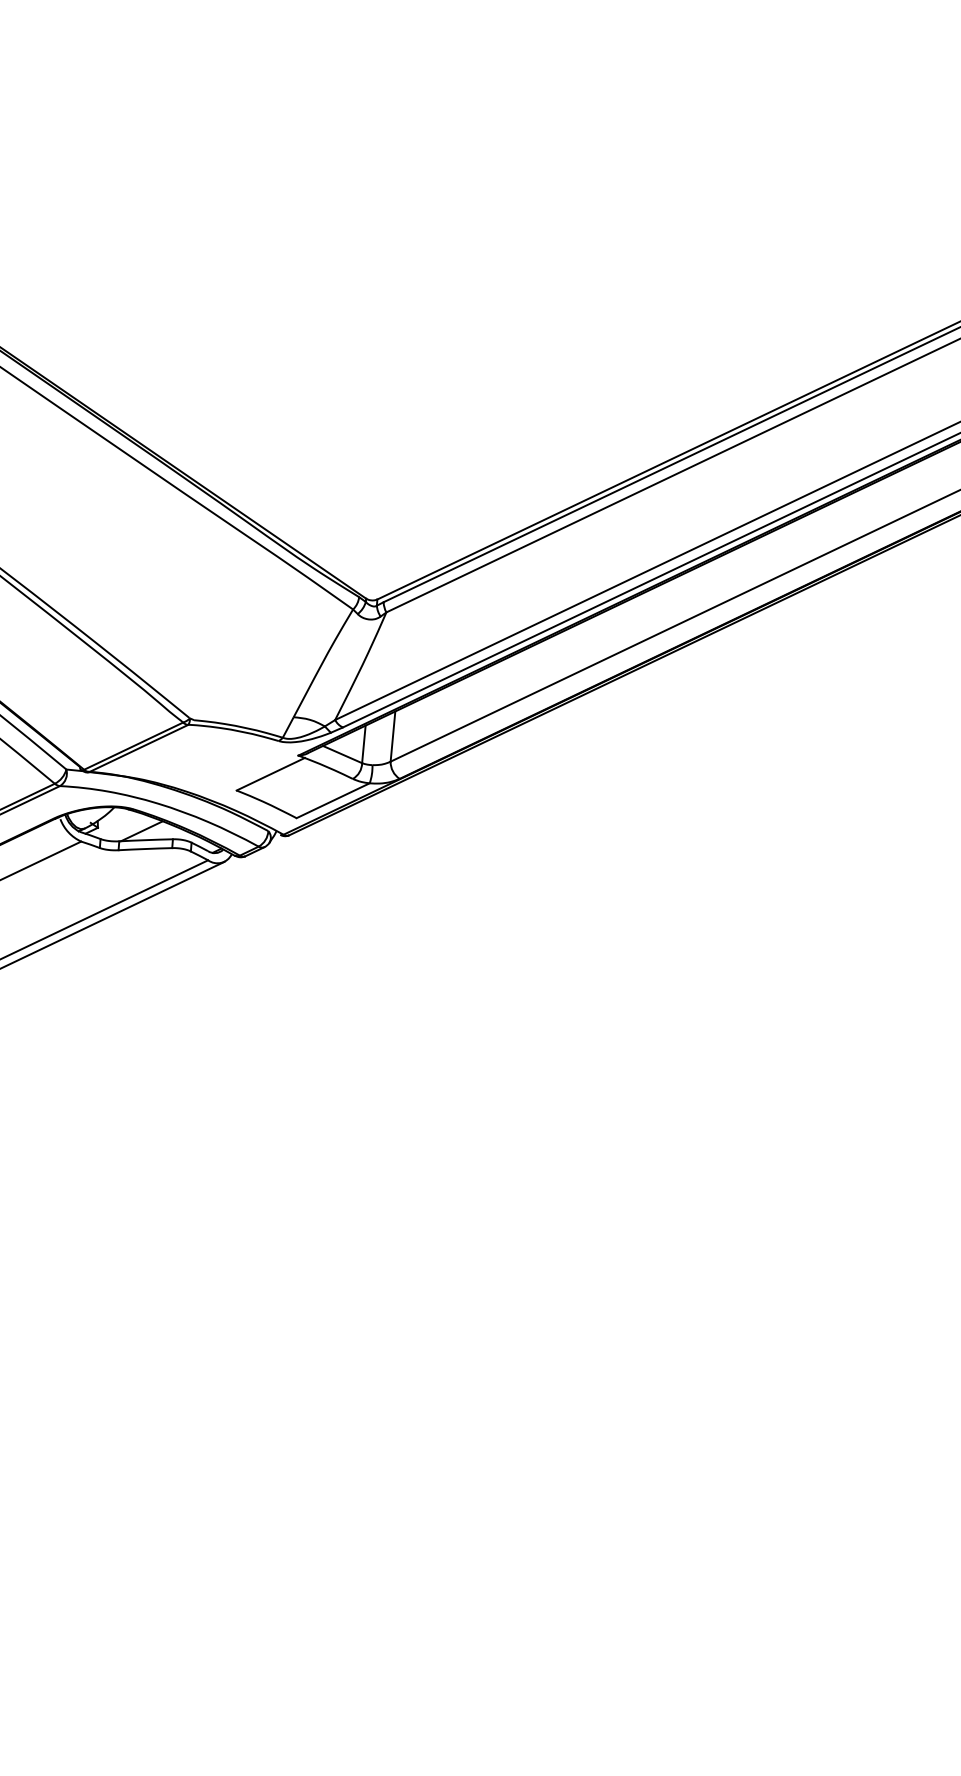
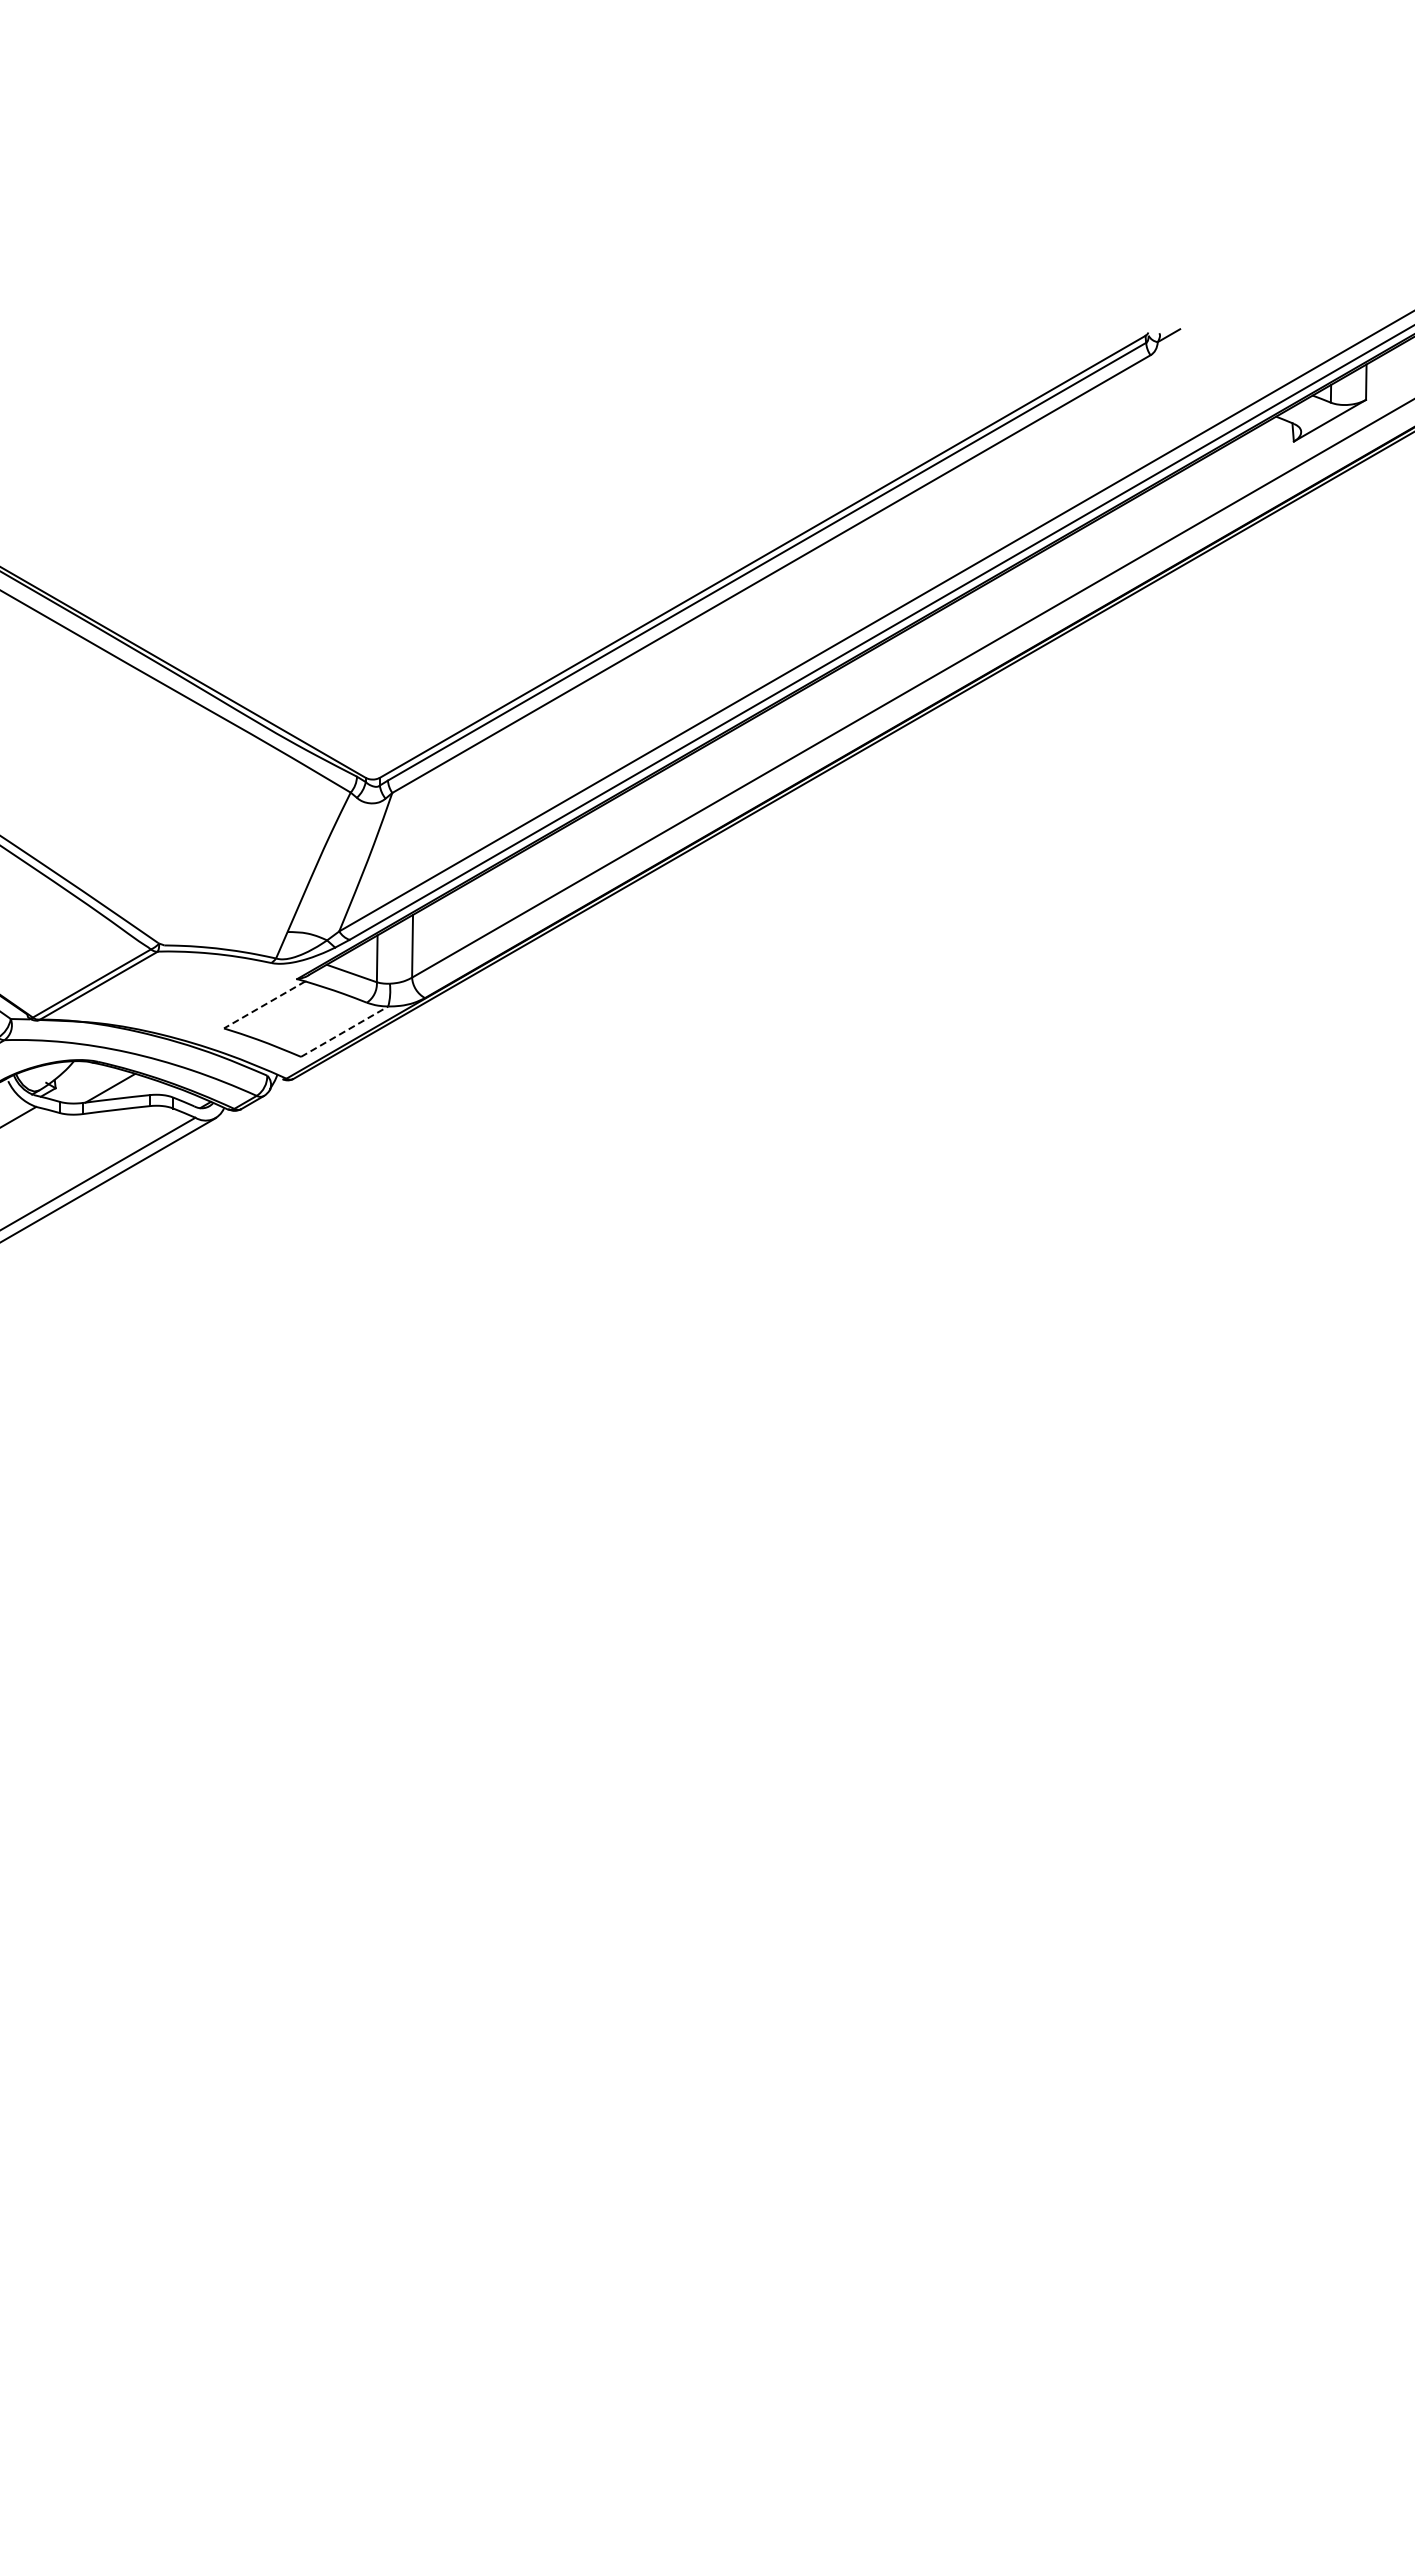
line: (270, 773) -> (264, 1004), solid -> dashed
line: (333, 800) -> (345, 1031), solid -> dashed

